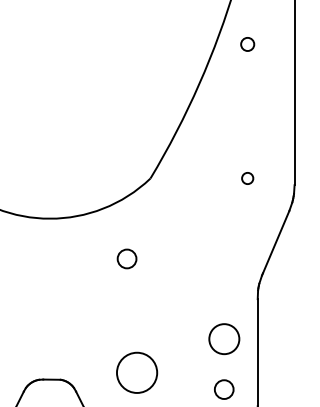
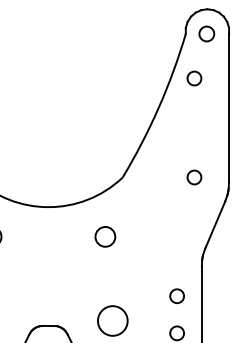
circle: (247, 44) -> (194, 78), size x1.43
circle: (247, 178) -> (194, 177), size x1.67
circle: (127, 258) -> (105, 236), size x1.43
circle: (223, 339) -> (176, 296), size x0.62

